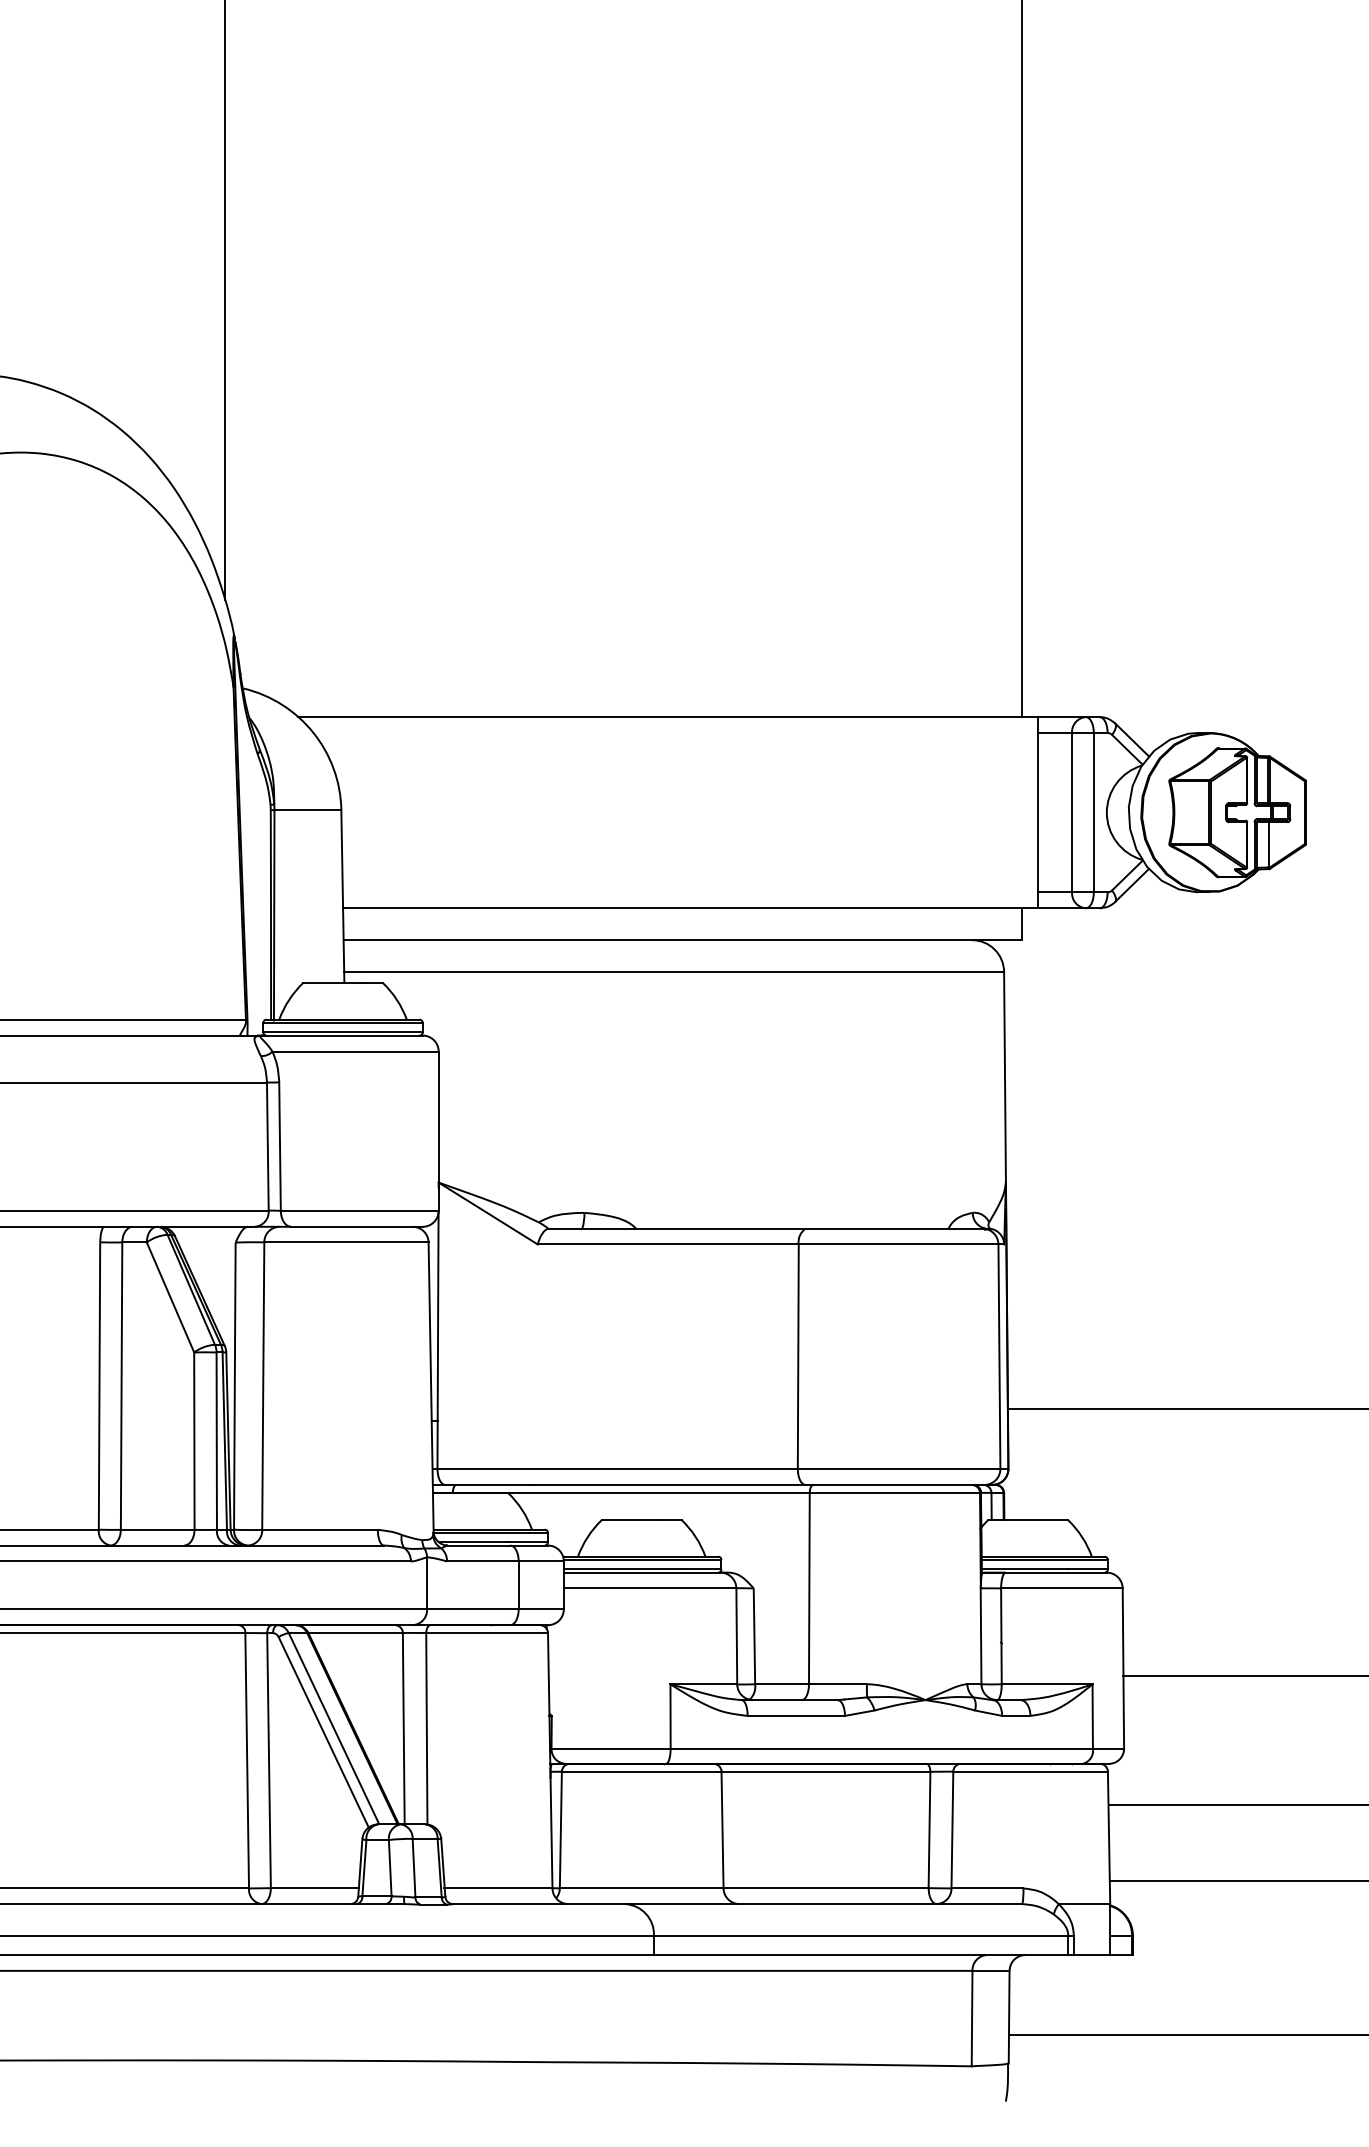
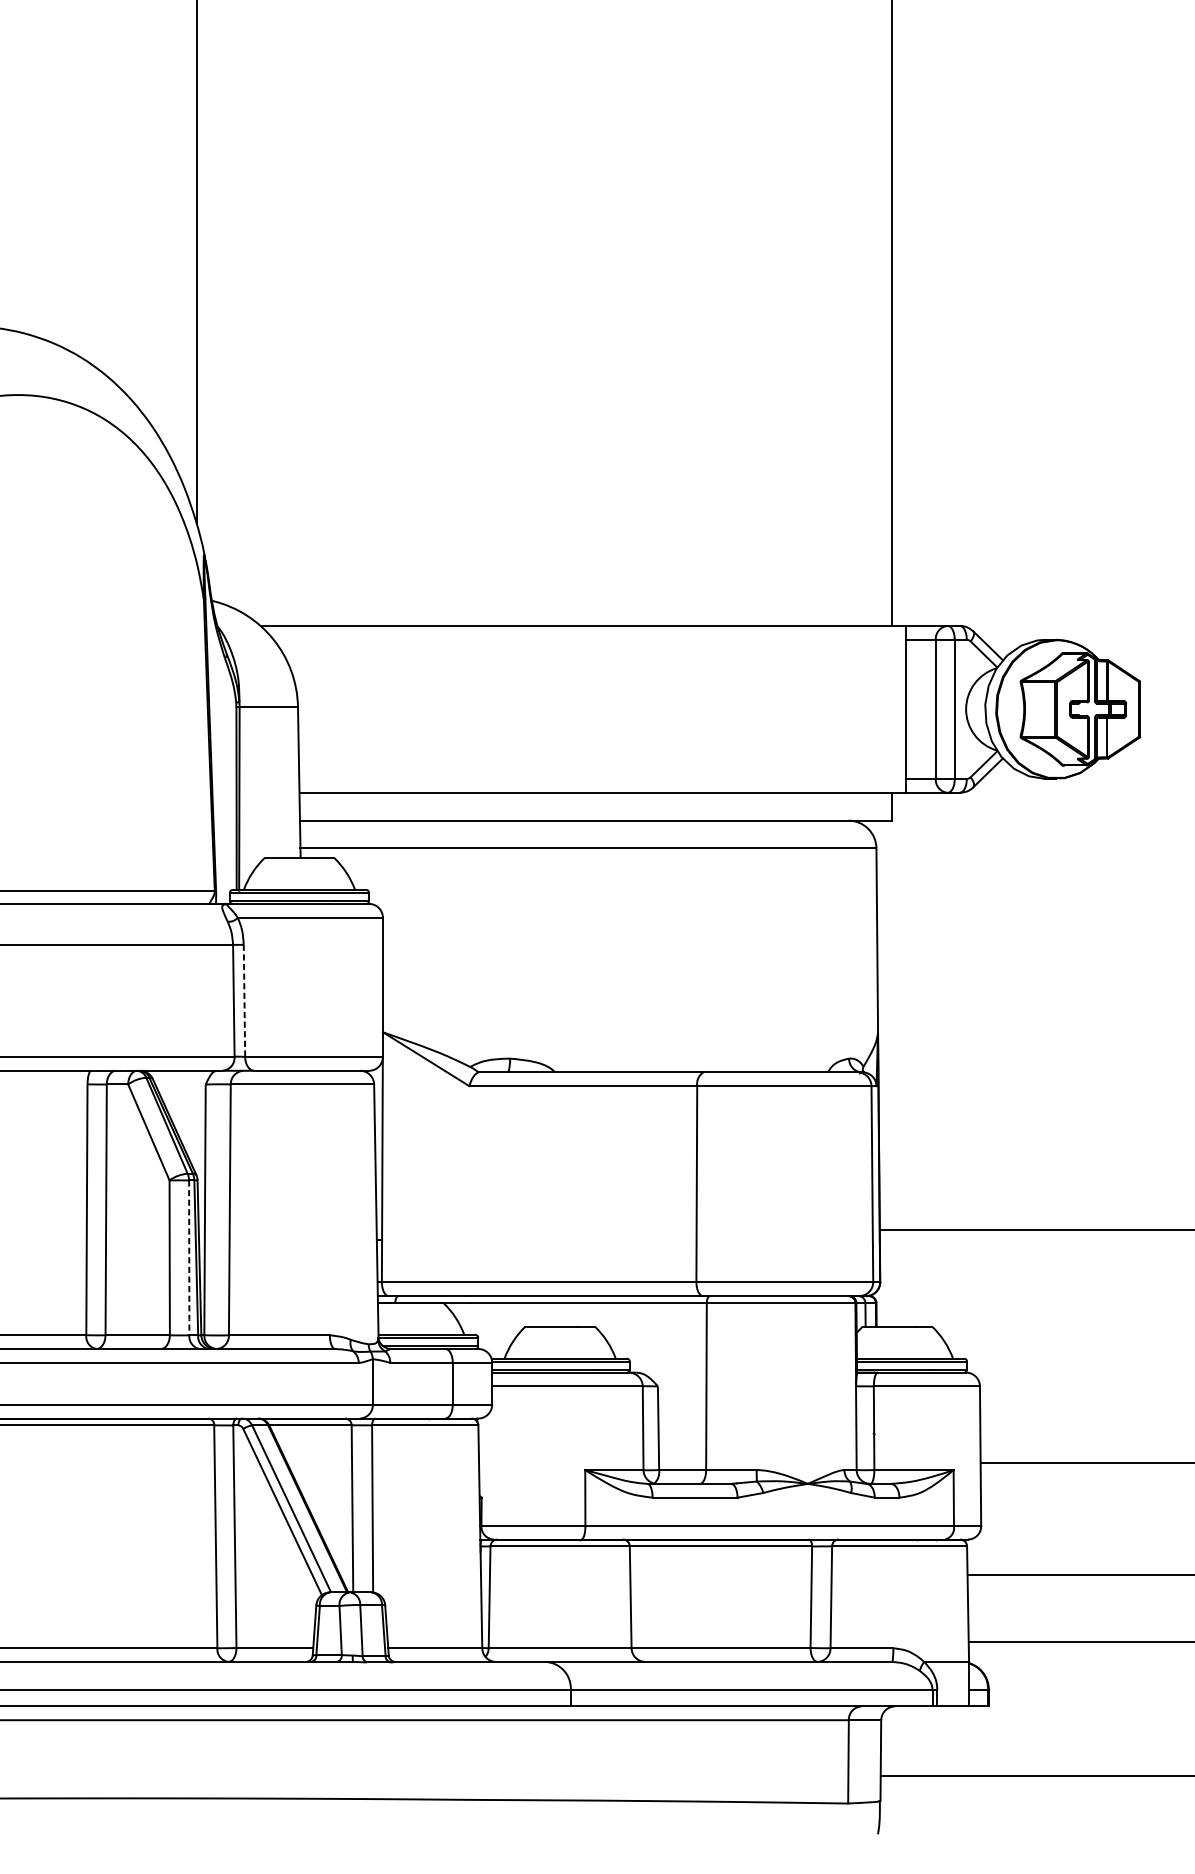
line: (280, 1147) -> (244, 1001), solid -> dashed
line: (216, 1442) -> (189, 1259), solid -> dashed

